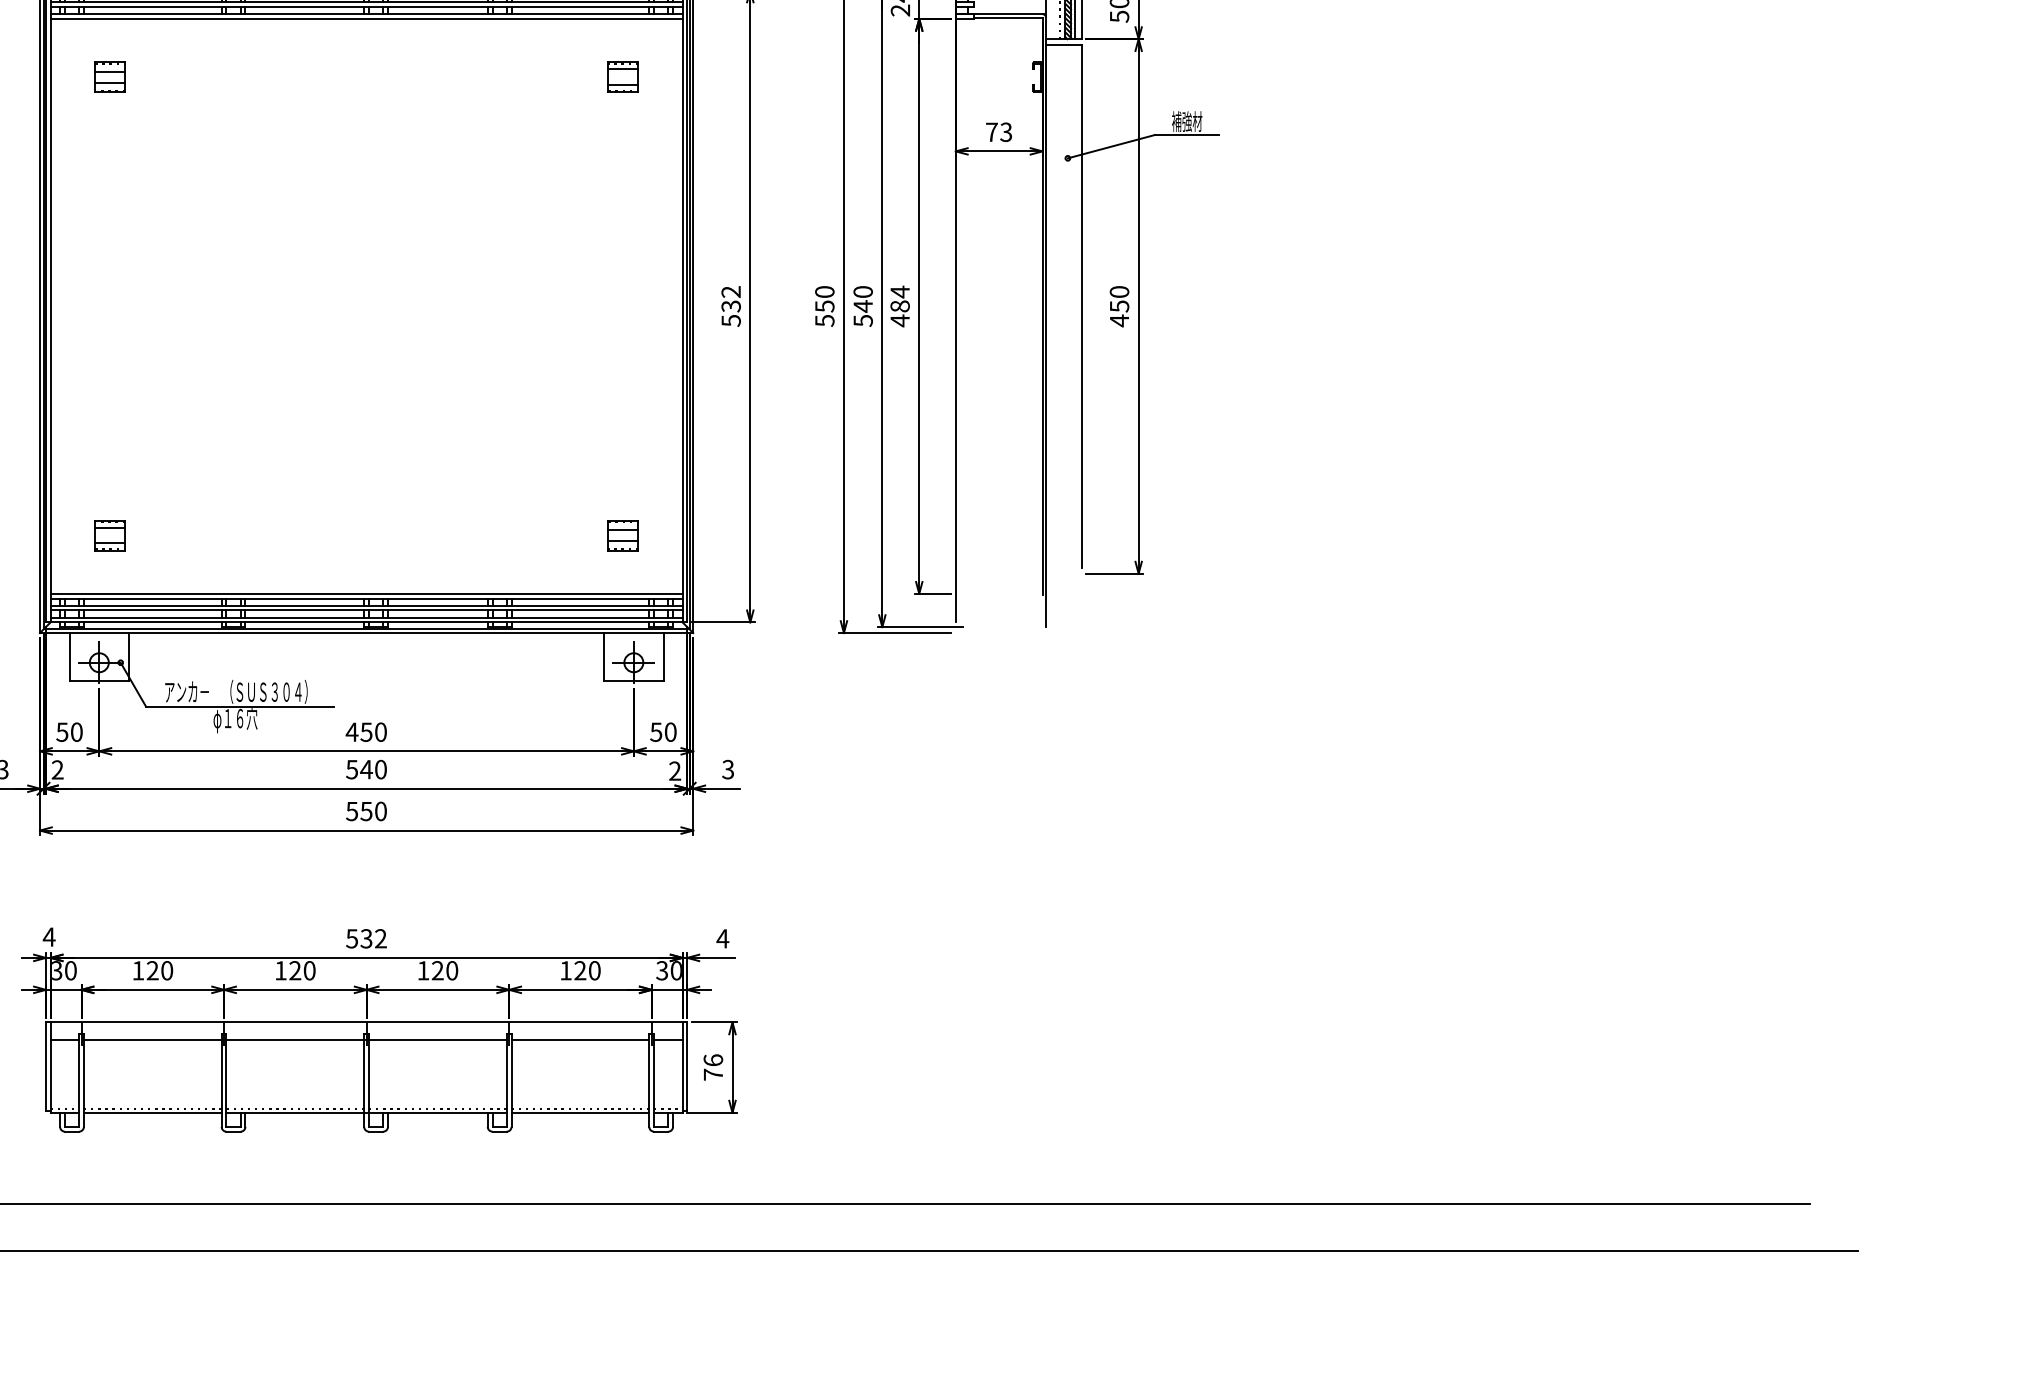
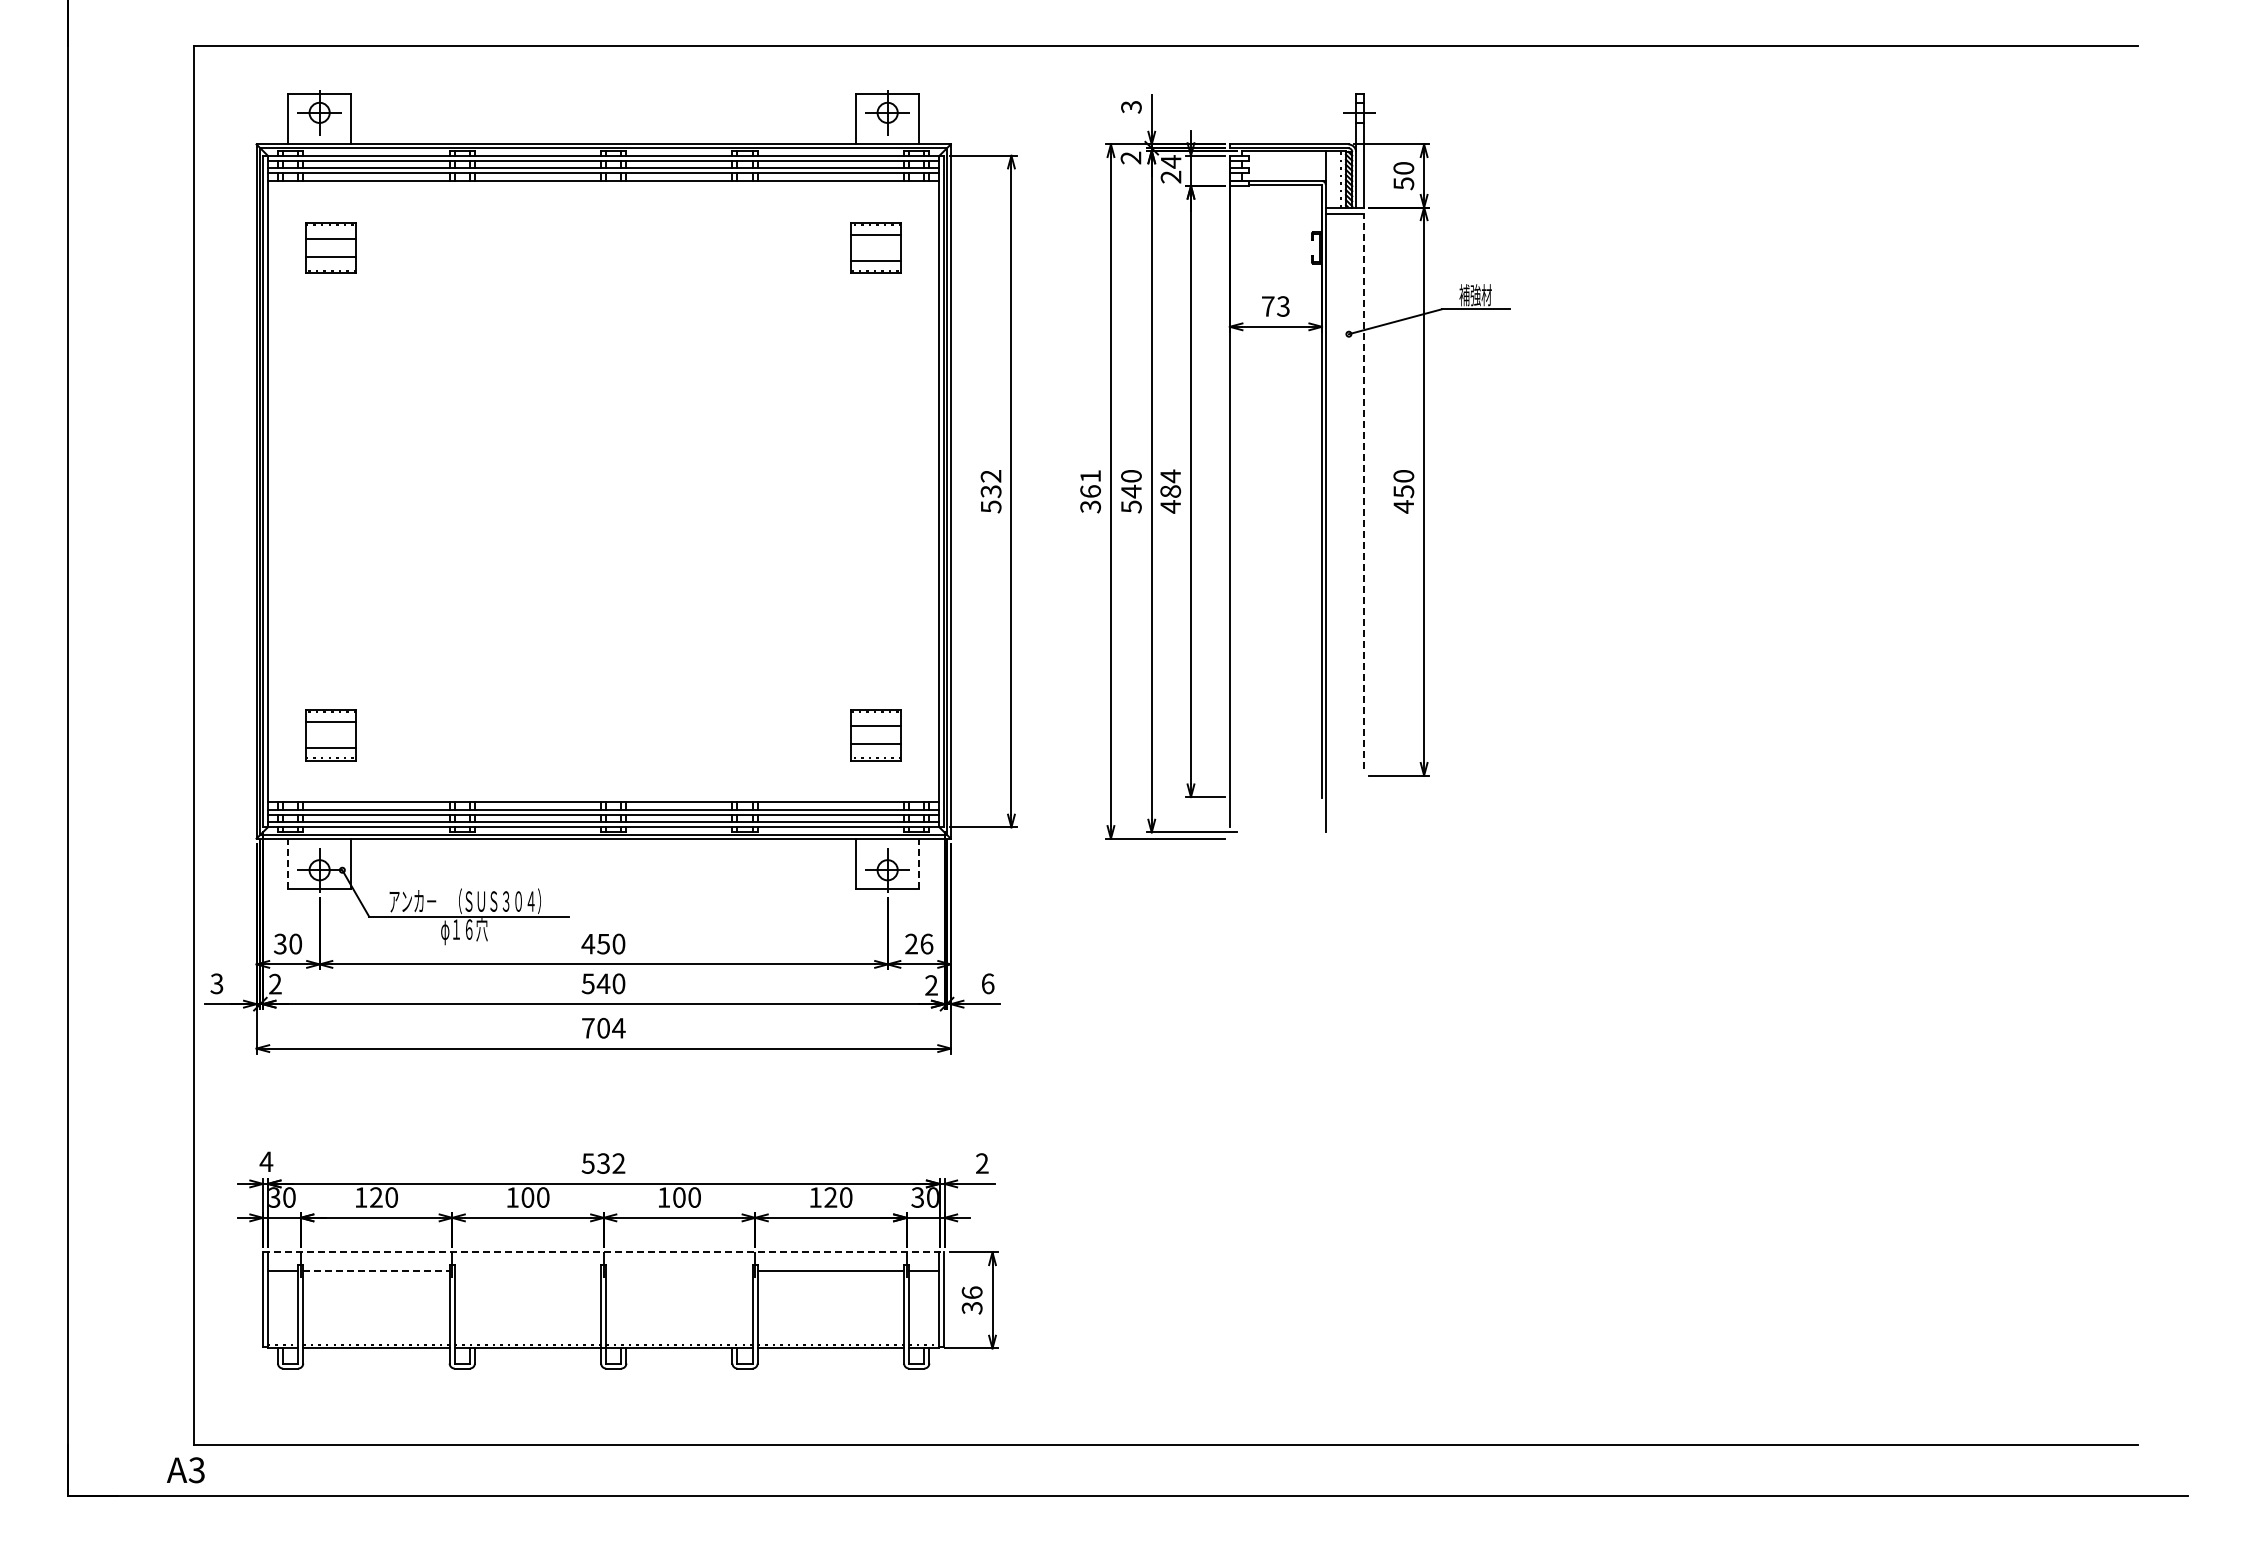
line: (366, 19) -> (603, 186), removed
part: (109, 76) -> (330, 247), size x1.6
part: (623, 76) -> (876, 247), size x1.6
text: (824, 306) -> (1090, 491), 550 -> 361
line: (1081, 306) -> (1363, 491), solid -> dashed
part: (109, 535) -> (330, 734), size x1.6
part: (623, 535) -> (876, 734), size x1.6
line: (366, 594) -> (603, 797), removed
line: (70, 656) -> (288, 863), solid -> dashed
line: (663, 656) -> (919, 863), solid -> dashed
text: (62, 731) -> (280, 943), 50 -> 30
text: (663, 731) -> (919, 943), 50 -> 26
text: (727, 769) -> (987, 983), 3 -> 6
text: (366, 810) -> (603, 1027), 550 -> 704
text: (723, 938) -> (982, 1163), 4 -> 2
text: (294, 970) -> (527, 1197), 120 -> 100
text: (437, 970) -> (679, 1197), 120 -> 100
line: (366, 1022) -> (603, 1252), solid -> dashed
line: (152, 1040) -> (376, 1271), solid -> dashed
line: (366, 1040) -> (603, 1271), removed
text: (712, 1074) -> (971, 1307), 76 -> 36

